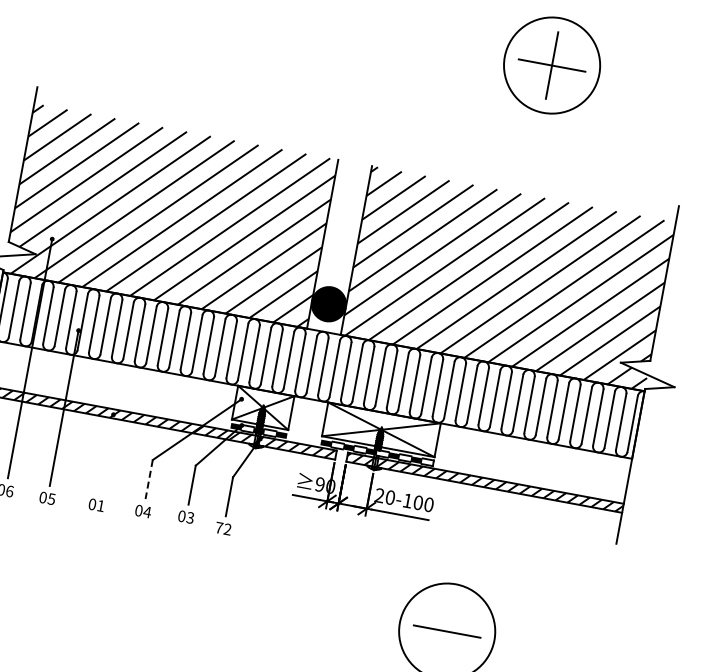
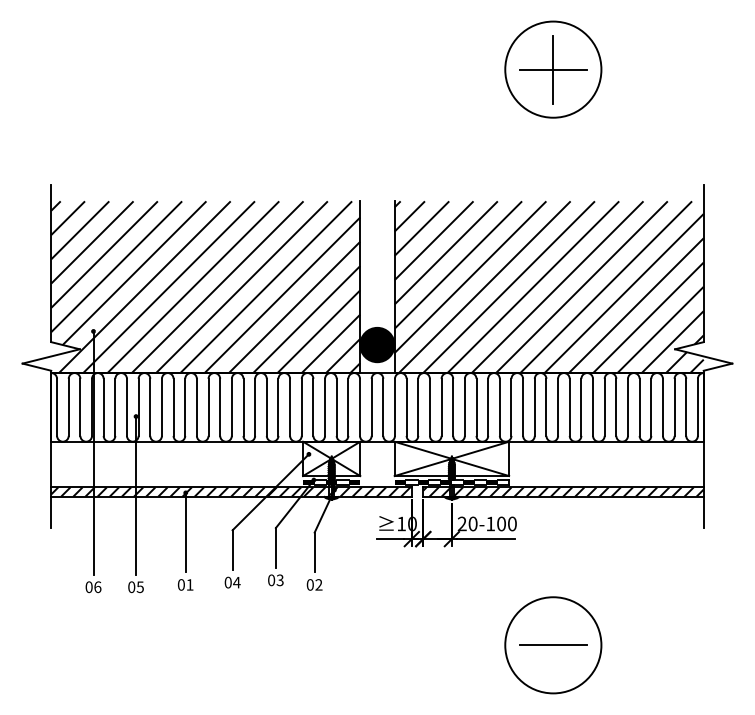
line: (106, 453) -> (185, 532), added
line: (148, 479) -> (232, 550), dashed -> solid
text: (320, 484) -> (401, 523), 90 -> 10
text: (218, 527) -> (309, 584), 72 -> 02

